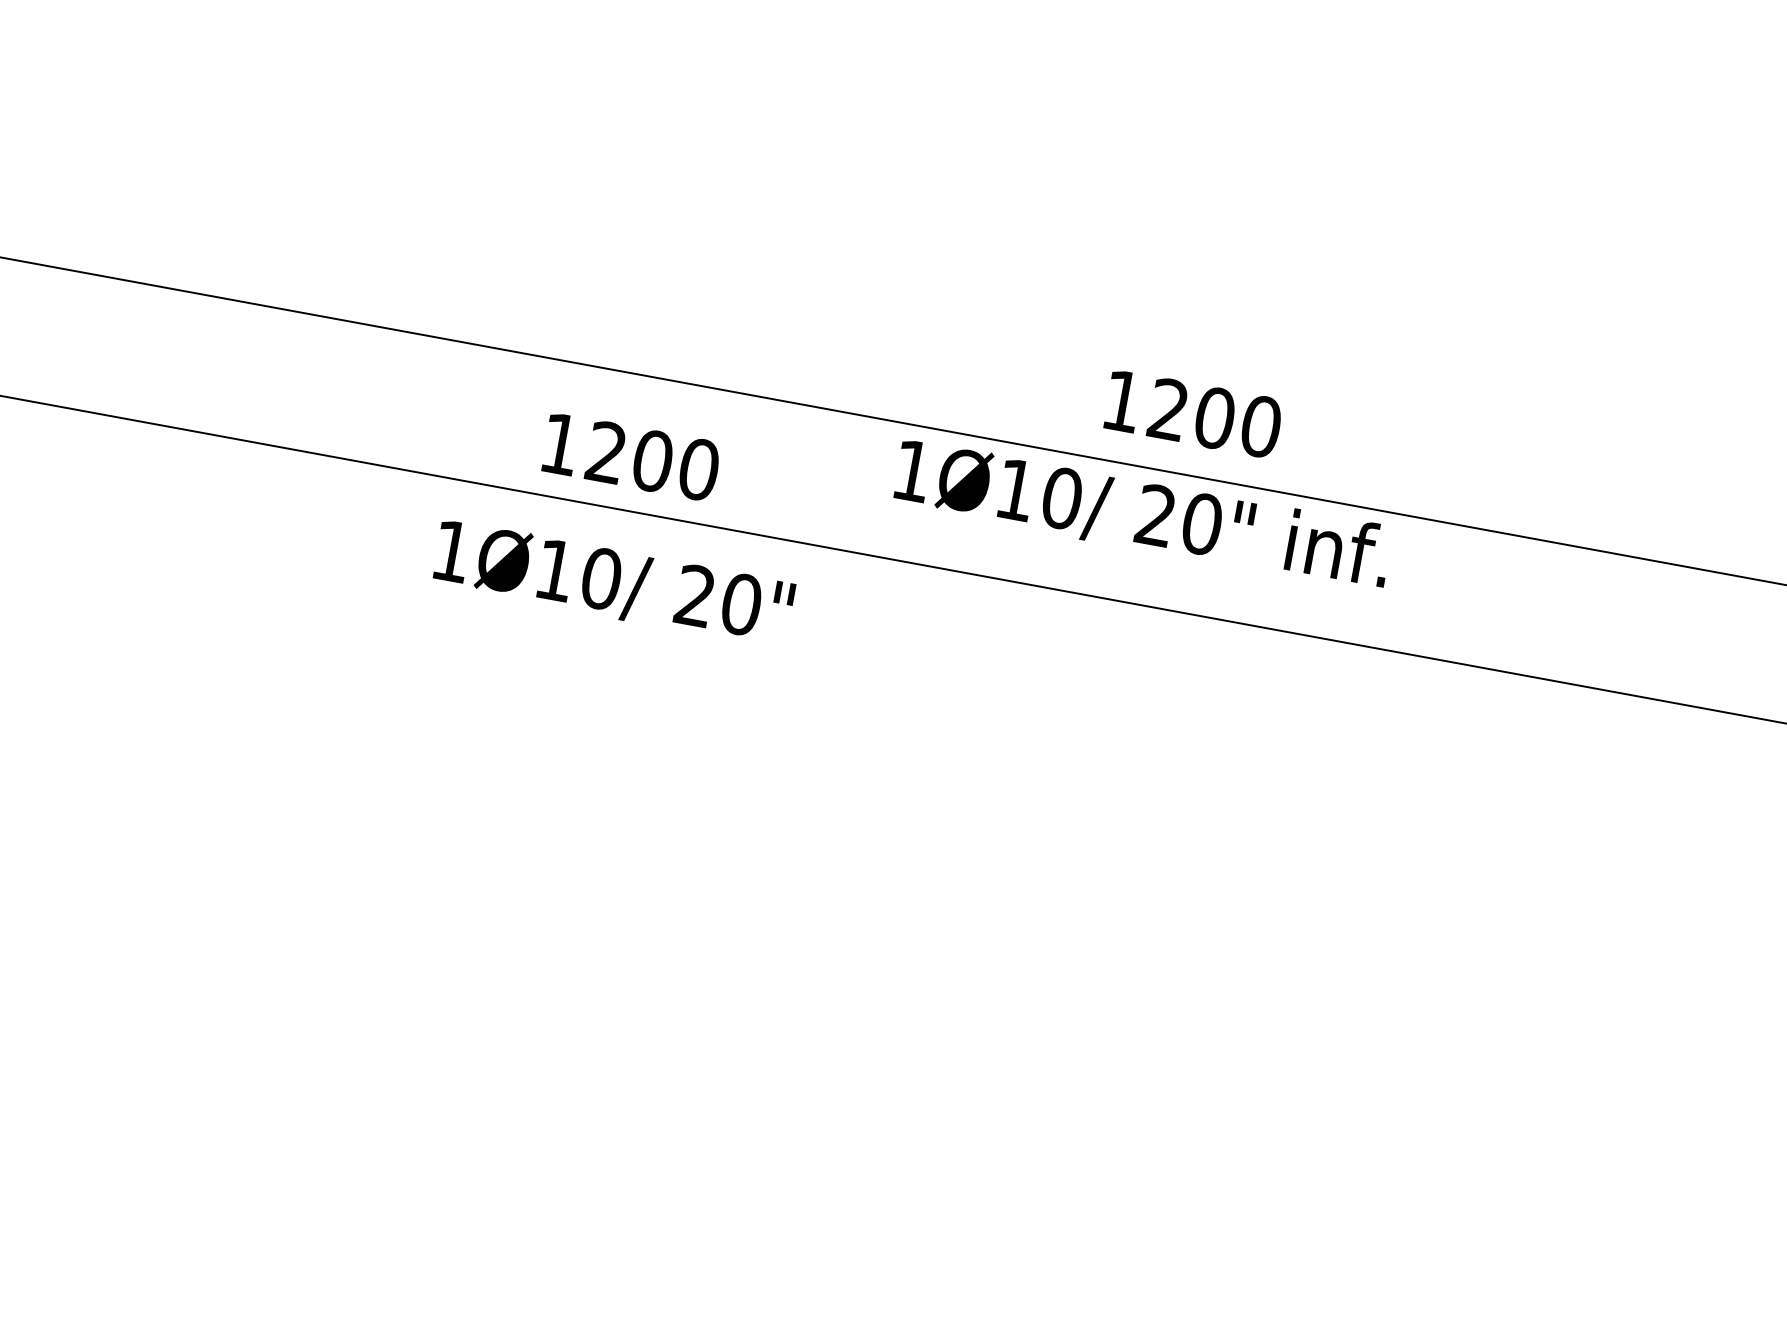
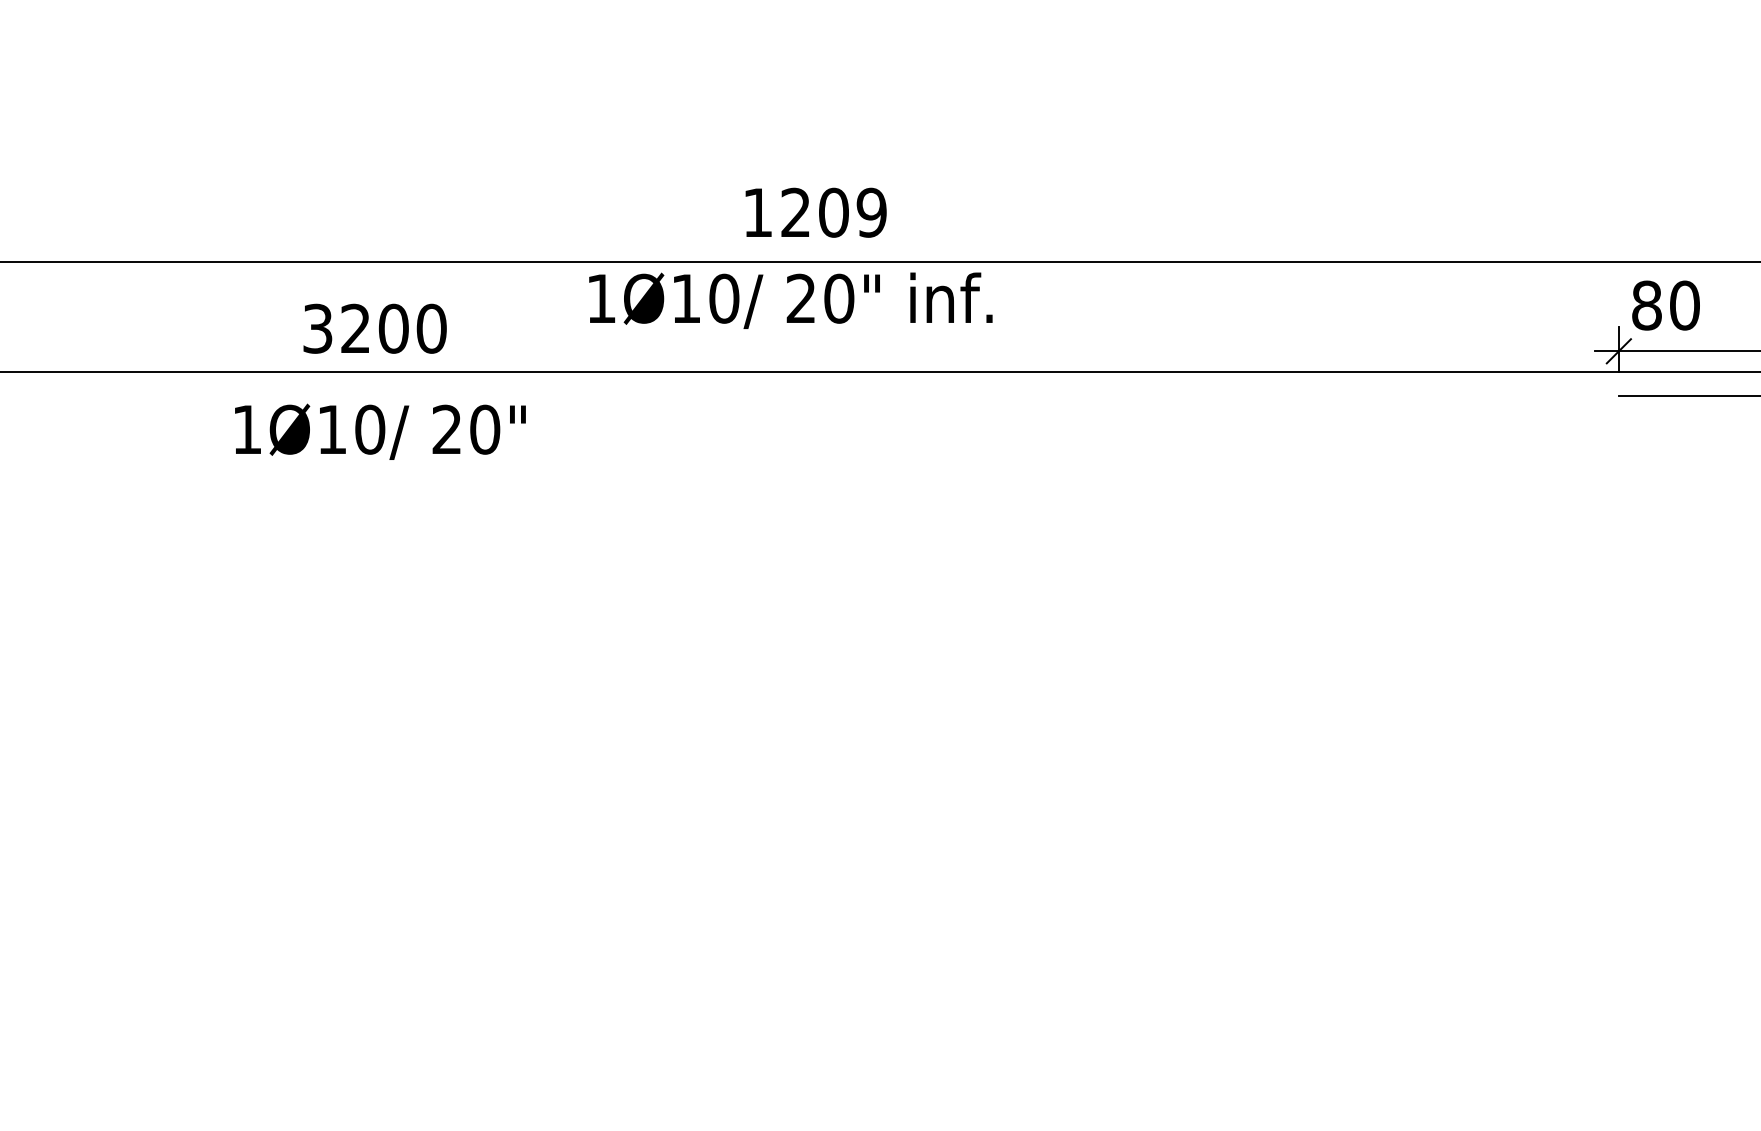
text: (1260, 426) -> (871, 212), 1200 -> 1209
text: (560, 443) -> (317, 328), 1200 -> 3200

